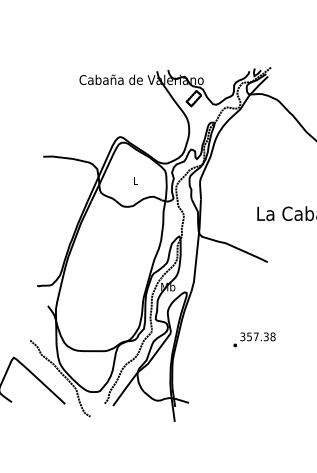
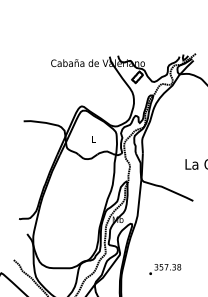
text: (254, 339) -> (165, 269), moved

